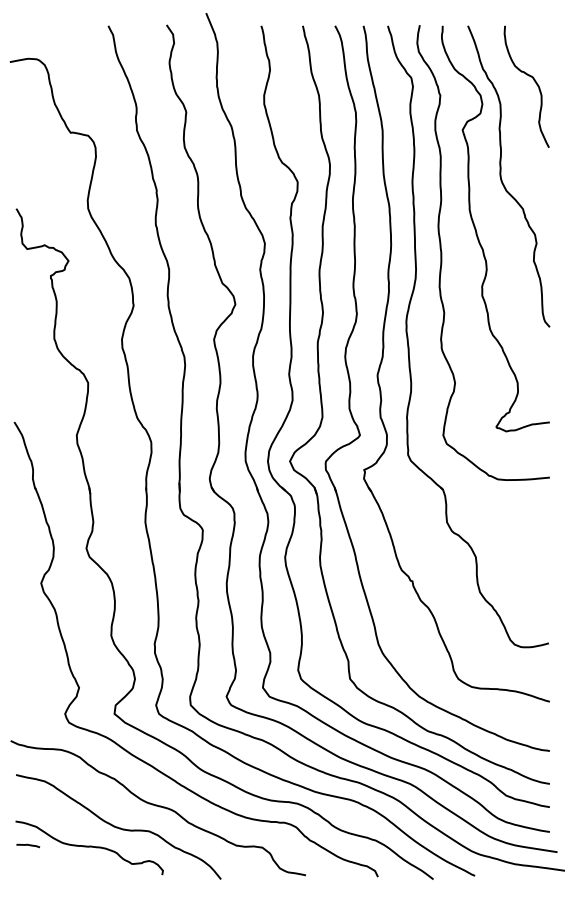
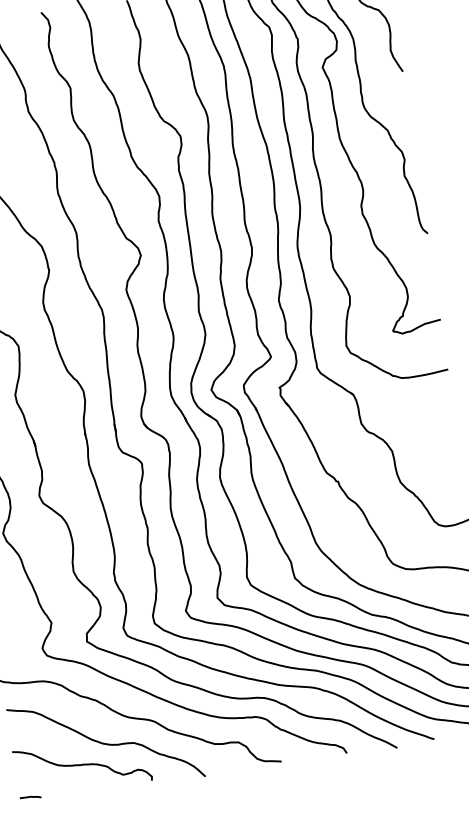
curve: (28, 845) -> (30, 797), moved

